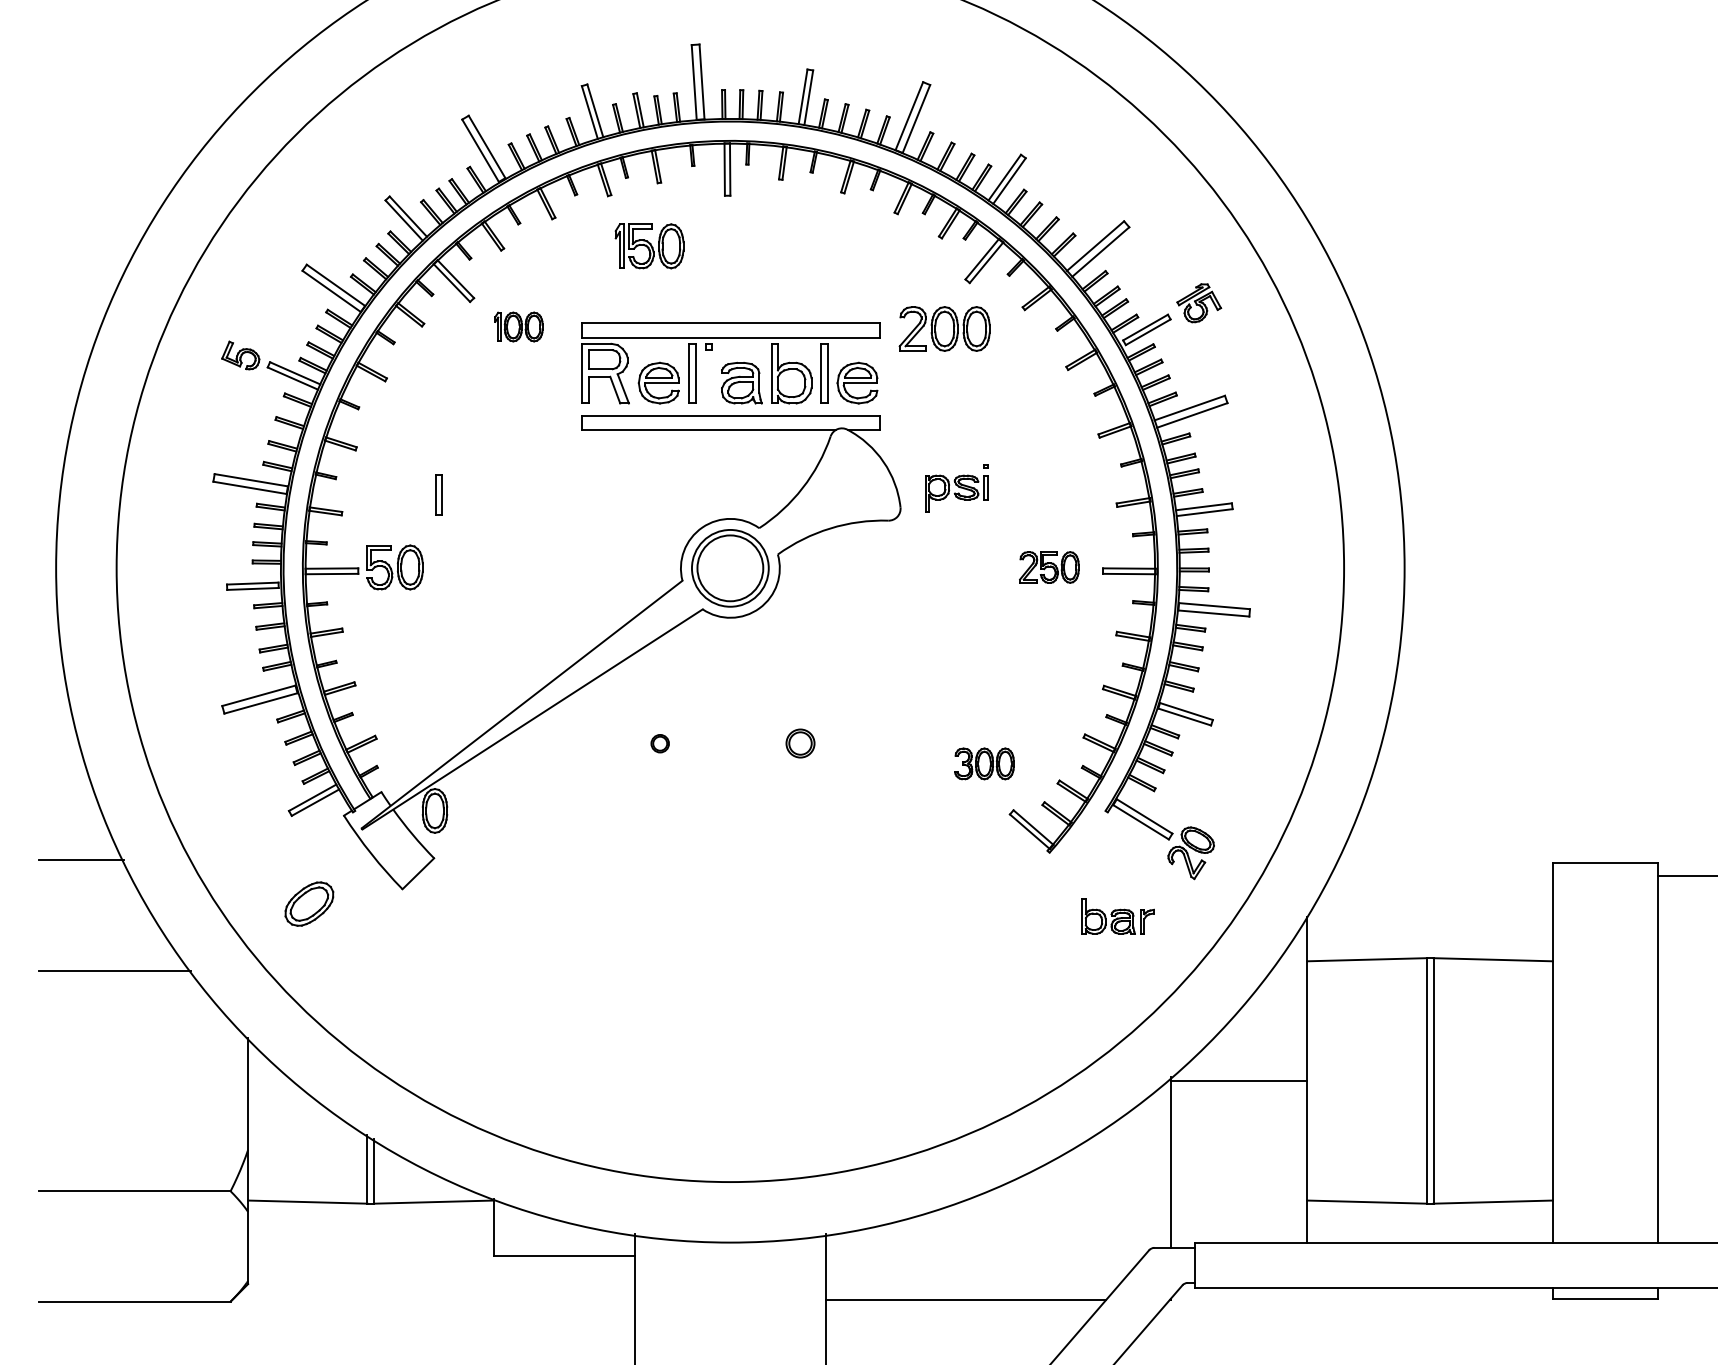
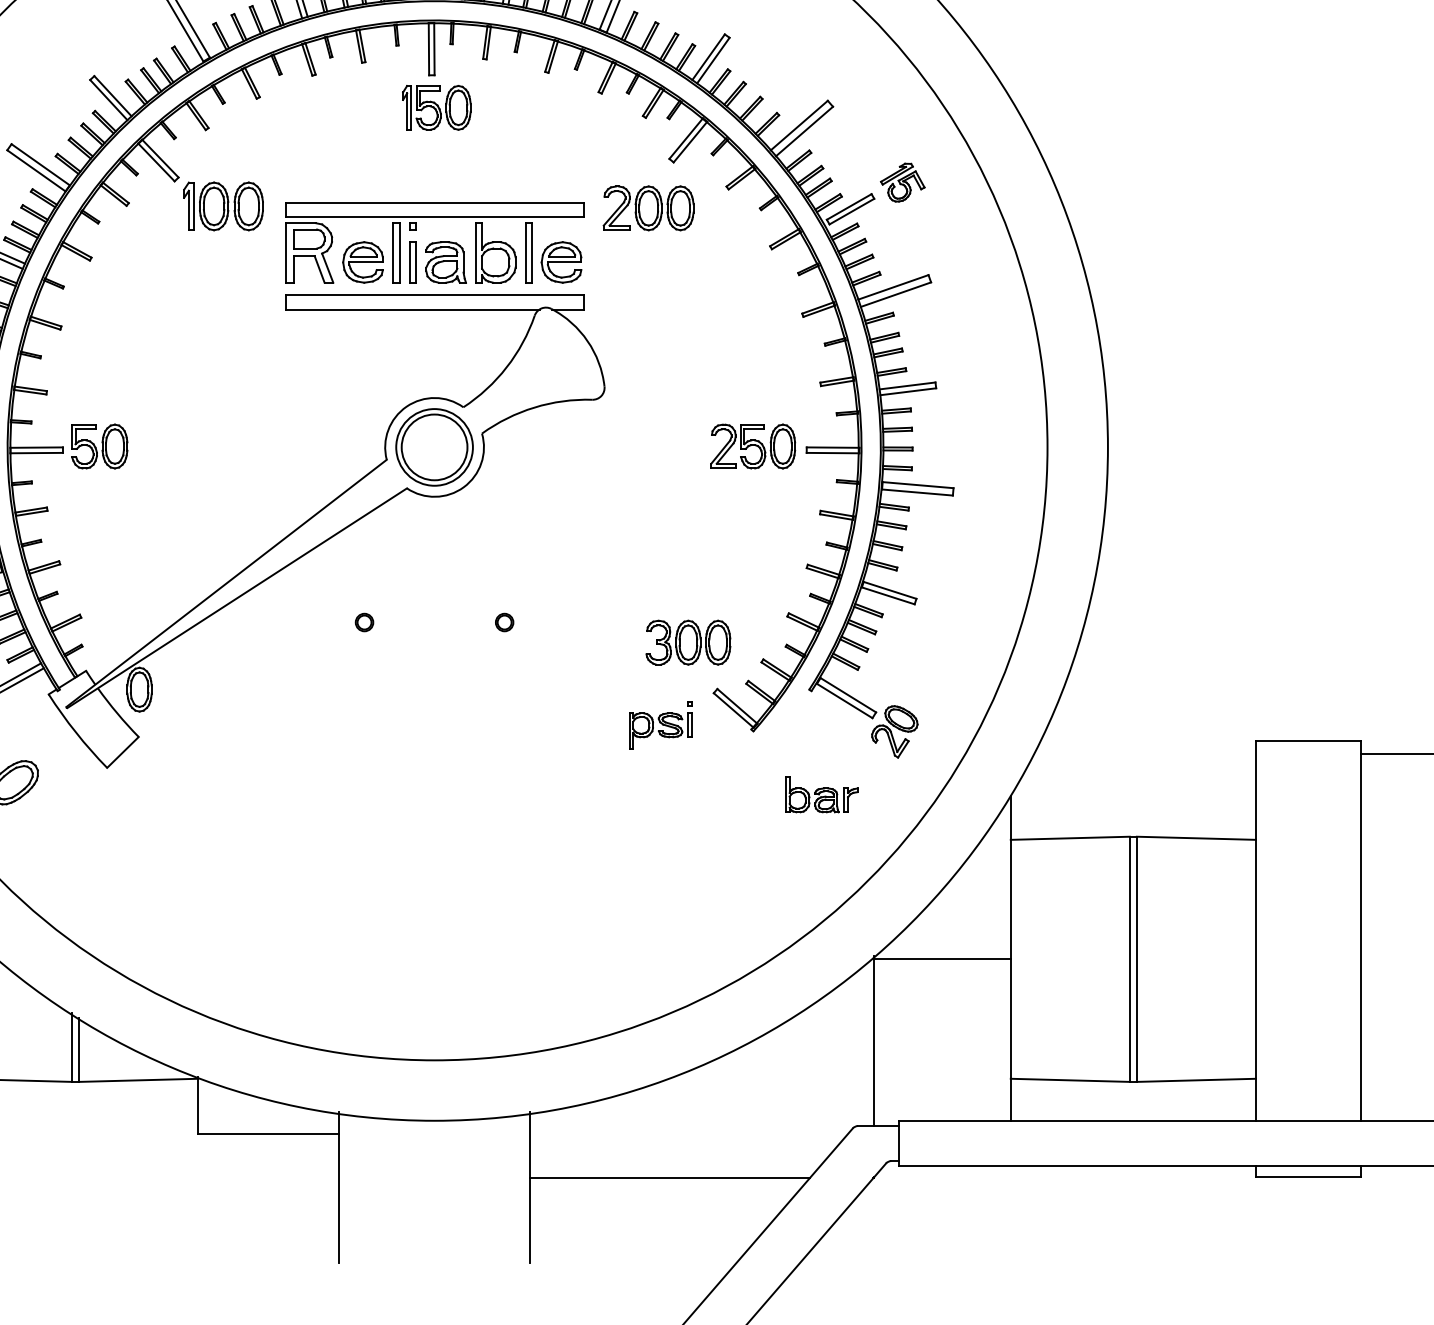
part: (649, 246) -> (436, 108), moved
part: (518, 326) -> (222, 205), size x1.67
part: (956, 488) -> (660, 726), moved
part: (438, 494) -> (412, 261), moved
part: (1049, 567) -> (753, 446), size x1.43
part: (800, 743) -> (504, 622), size x0.62
part: (984, 763) -> (688, 642), size x1.43

